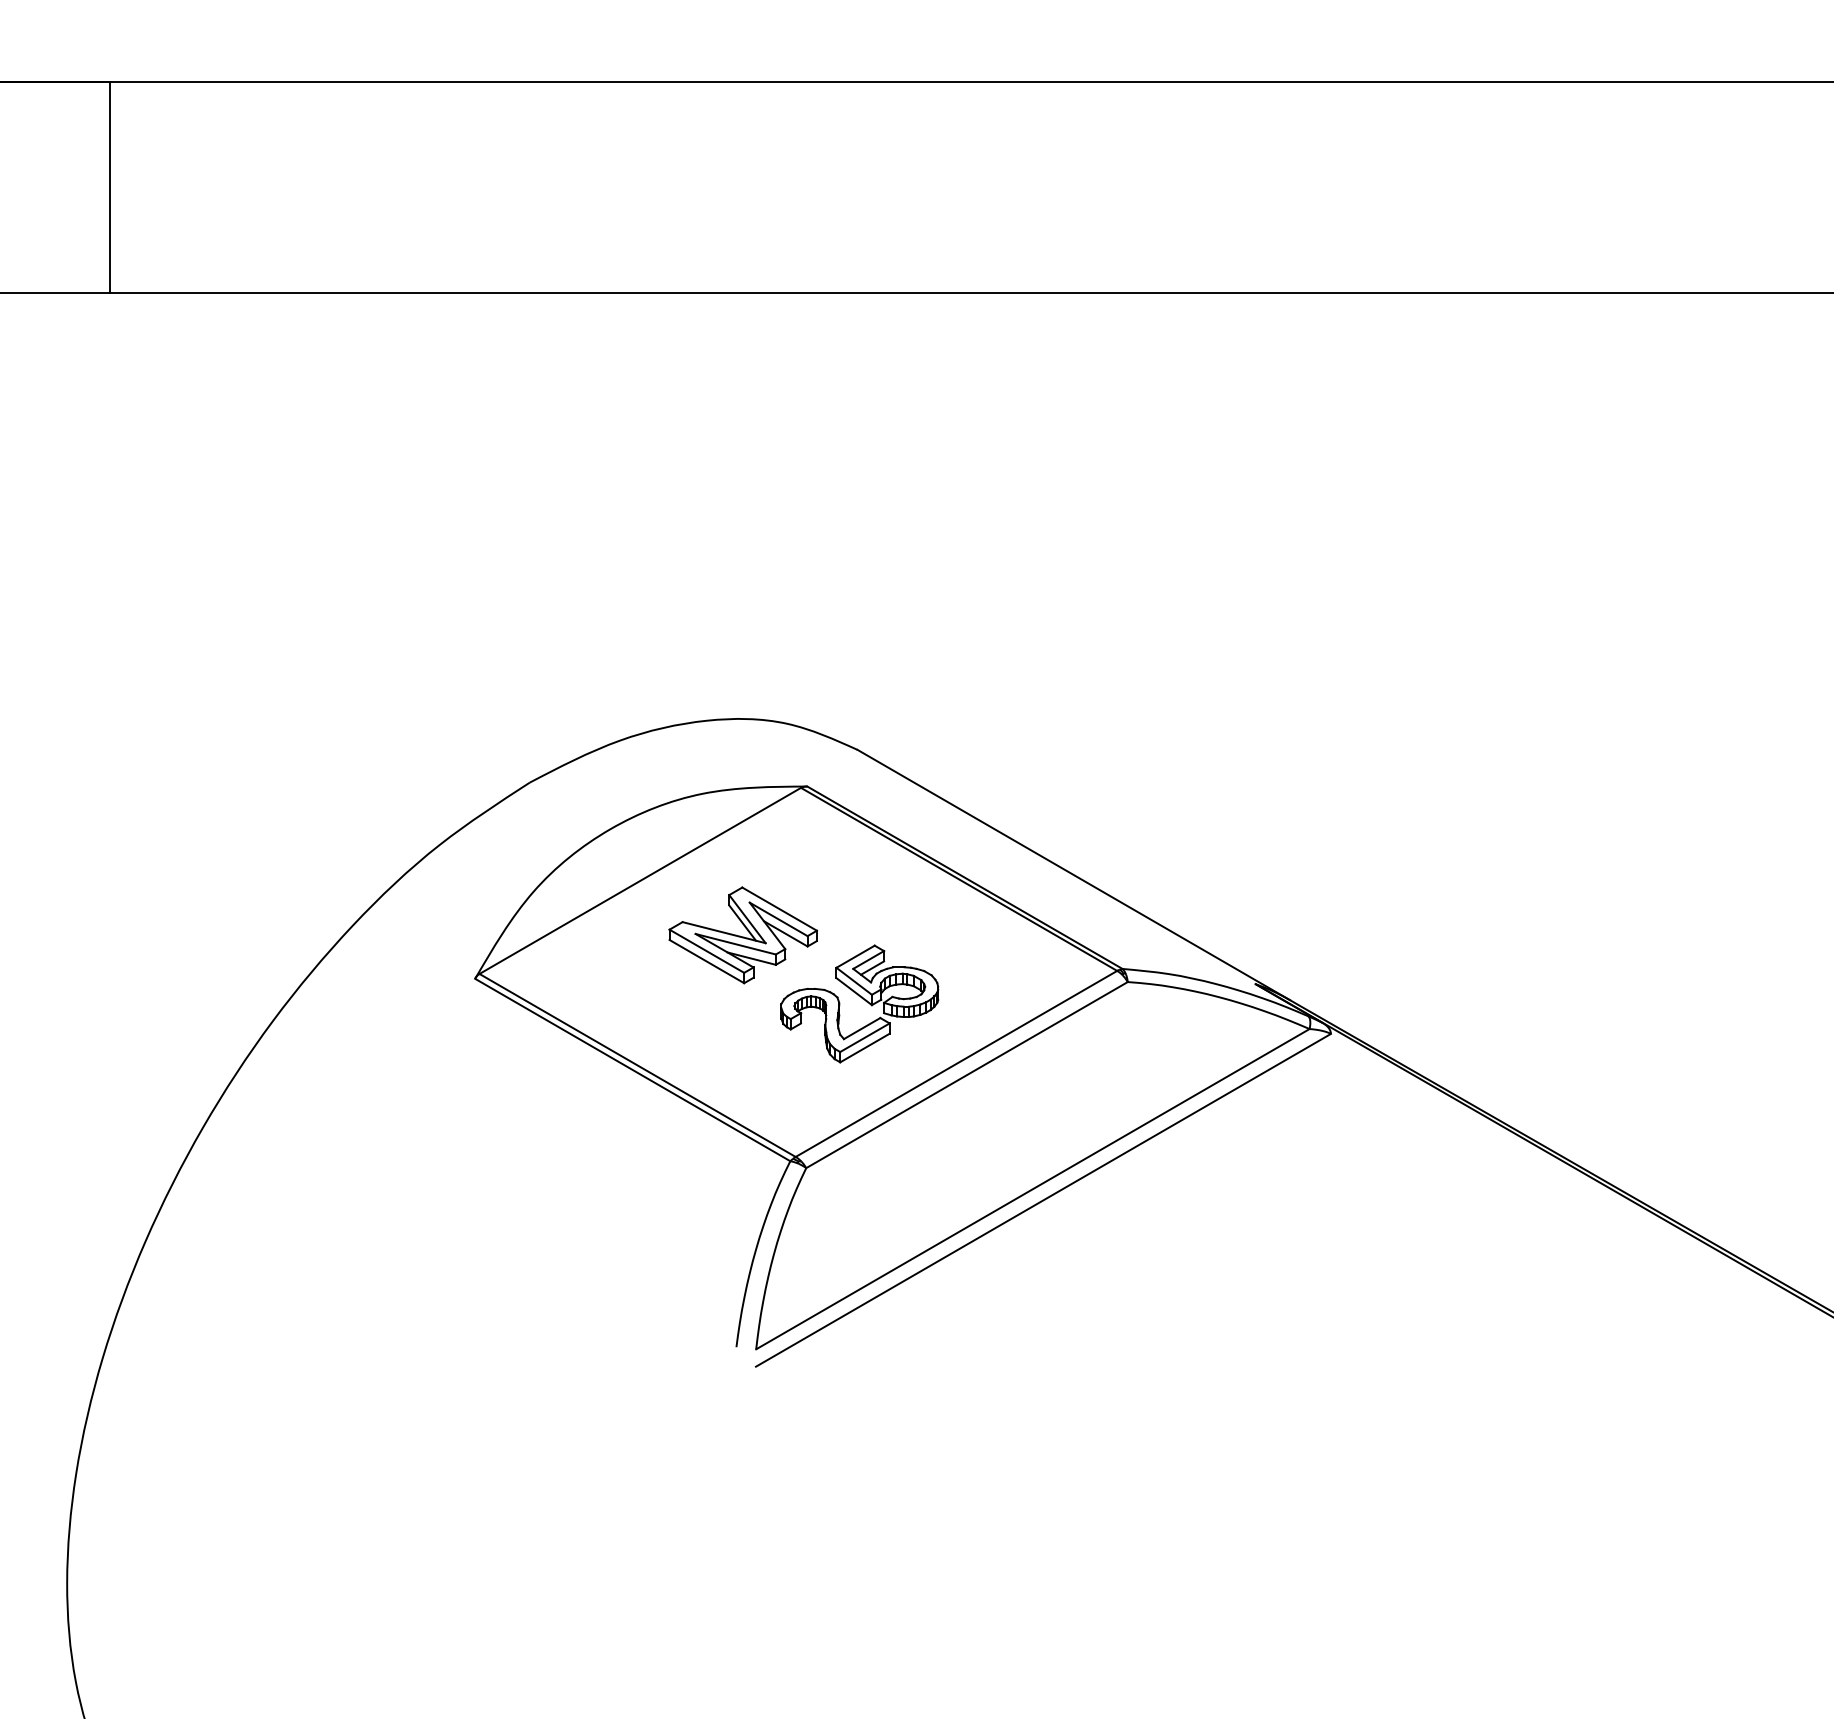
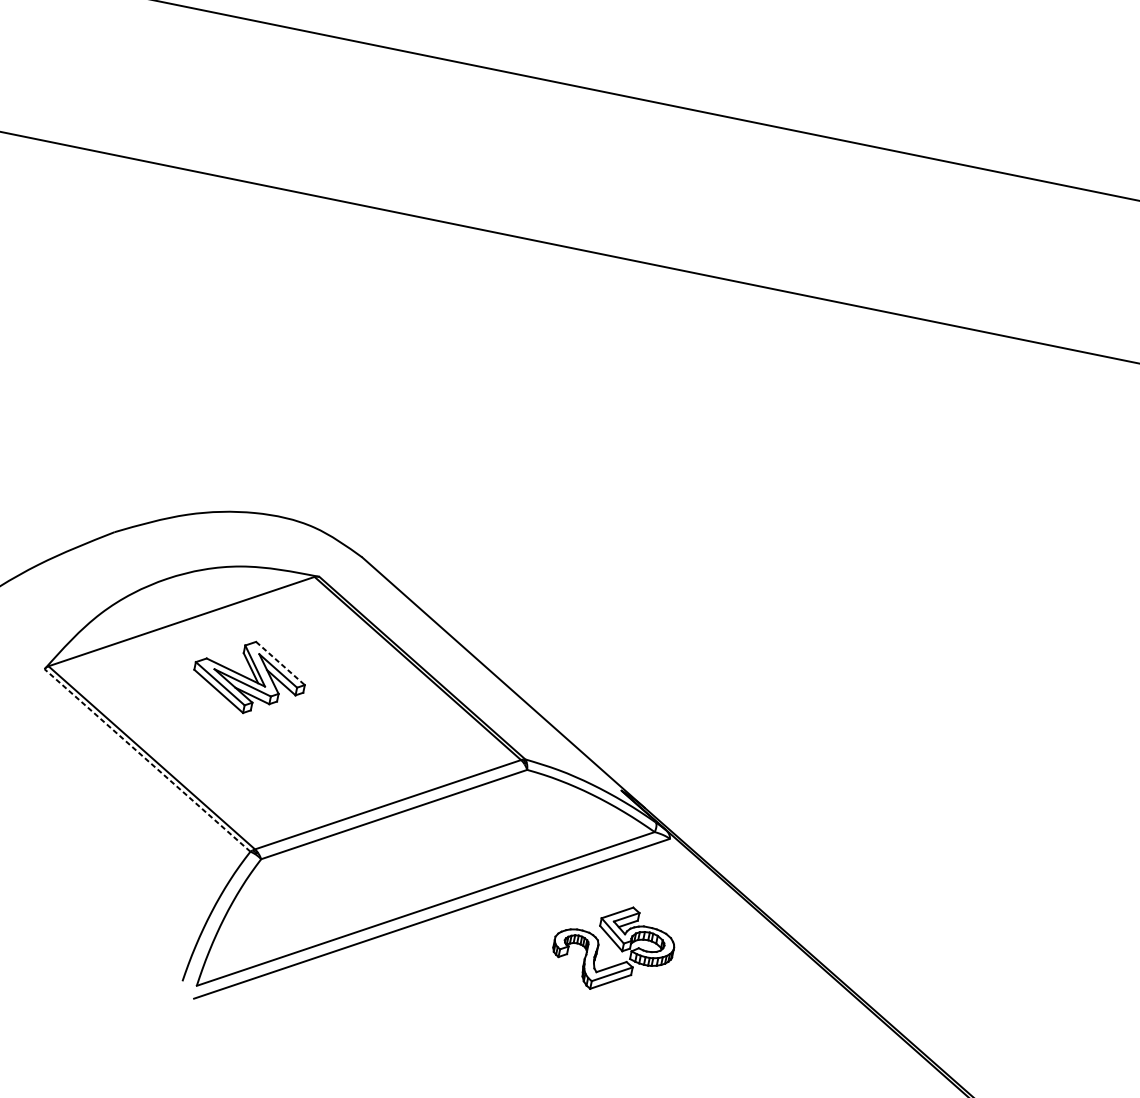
line: (780, 909) -> (281, 663), solid -> dashed
part: (859, 1003) -> (613, 948), moved
line: (632, 1069) -> (147, 760), solid -> dashed

